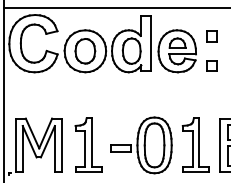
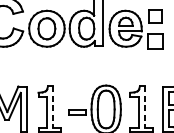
part: (211, 36) -> (155, 16), size x1.4
part: (211, 65) -> (155, 40), size x1.6
line: (92, 143) -> (53, 107), solid -> dashed
line: (199, 143) -> (144, 107), solid -> dashed

